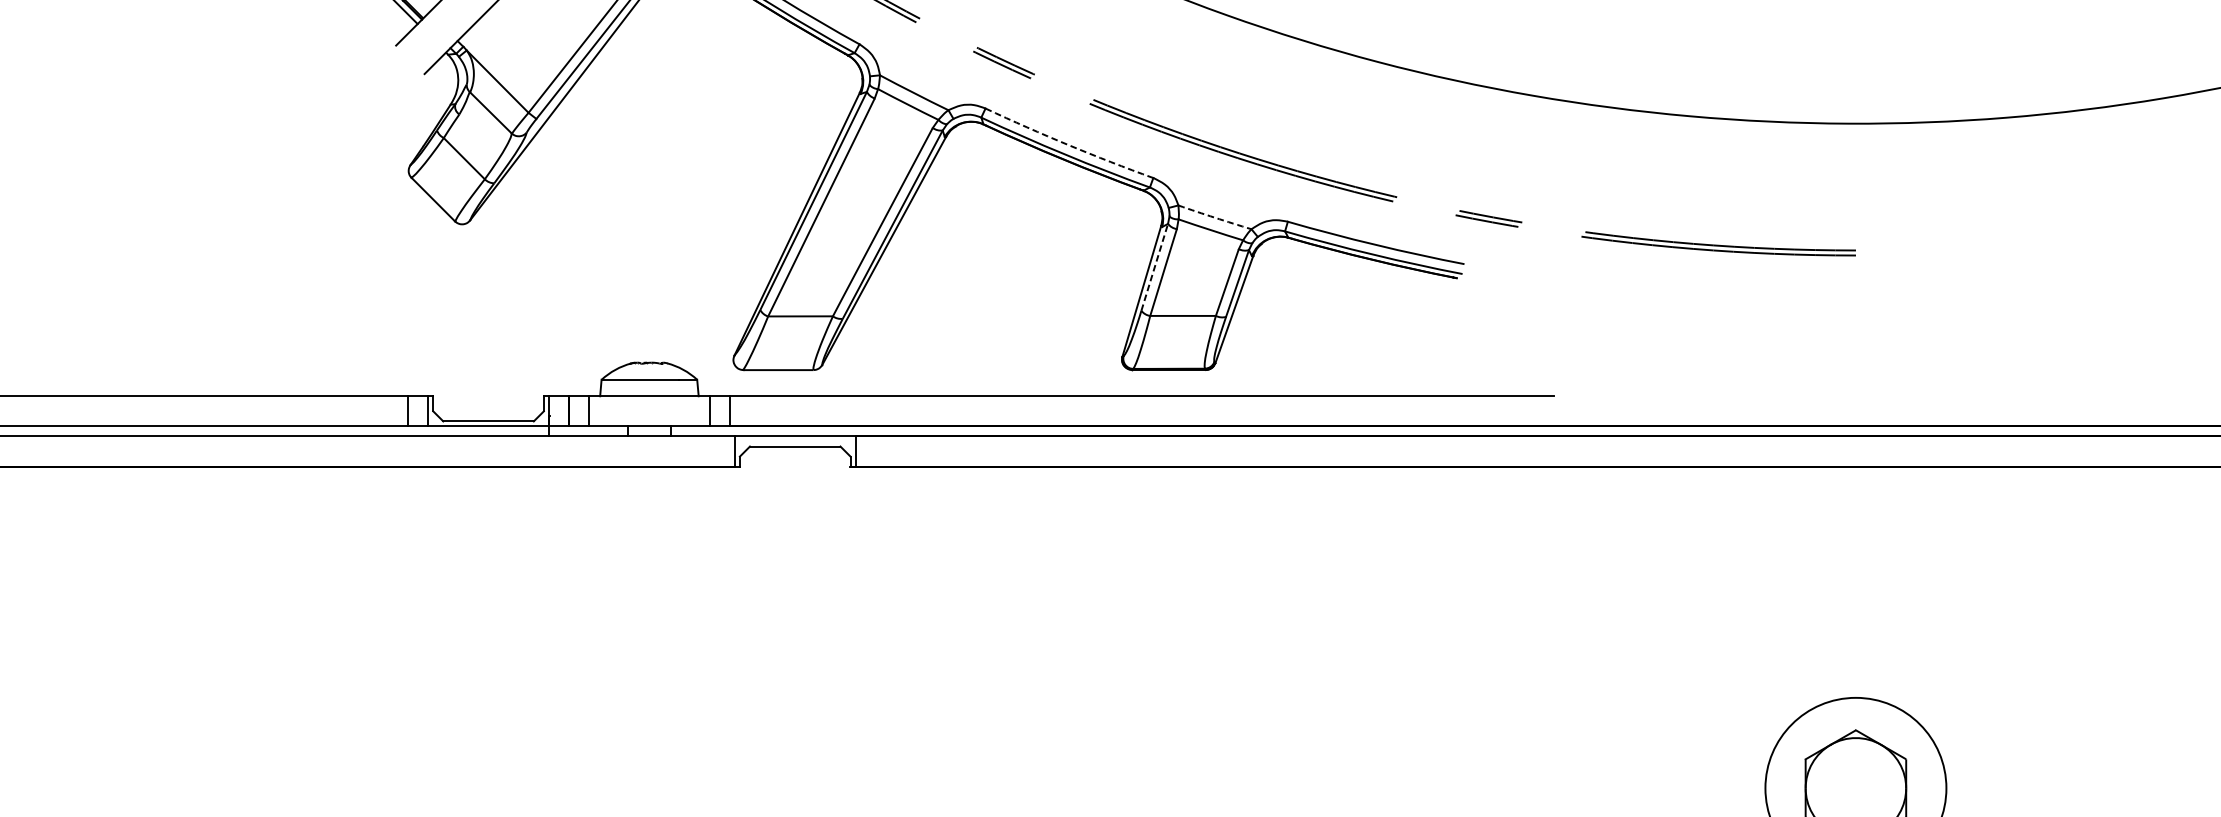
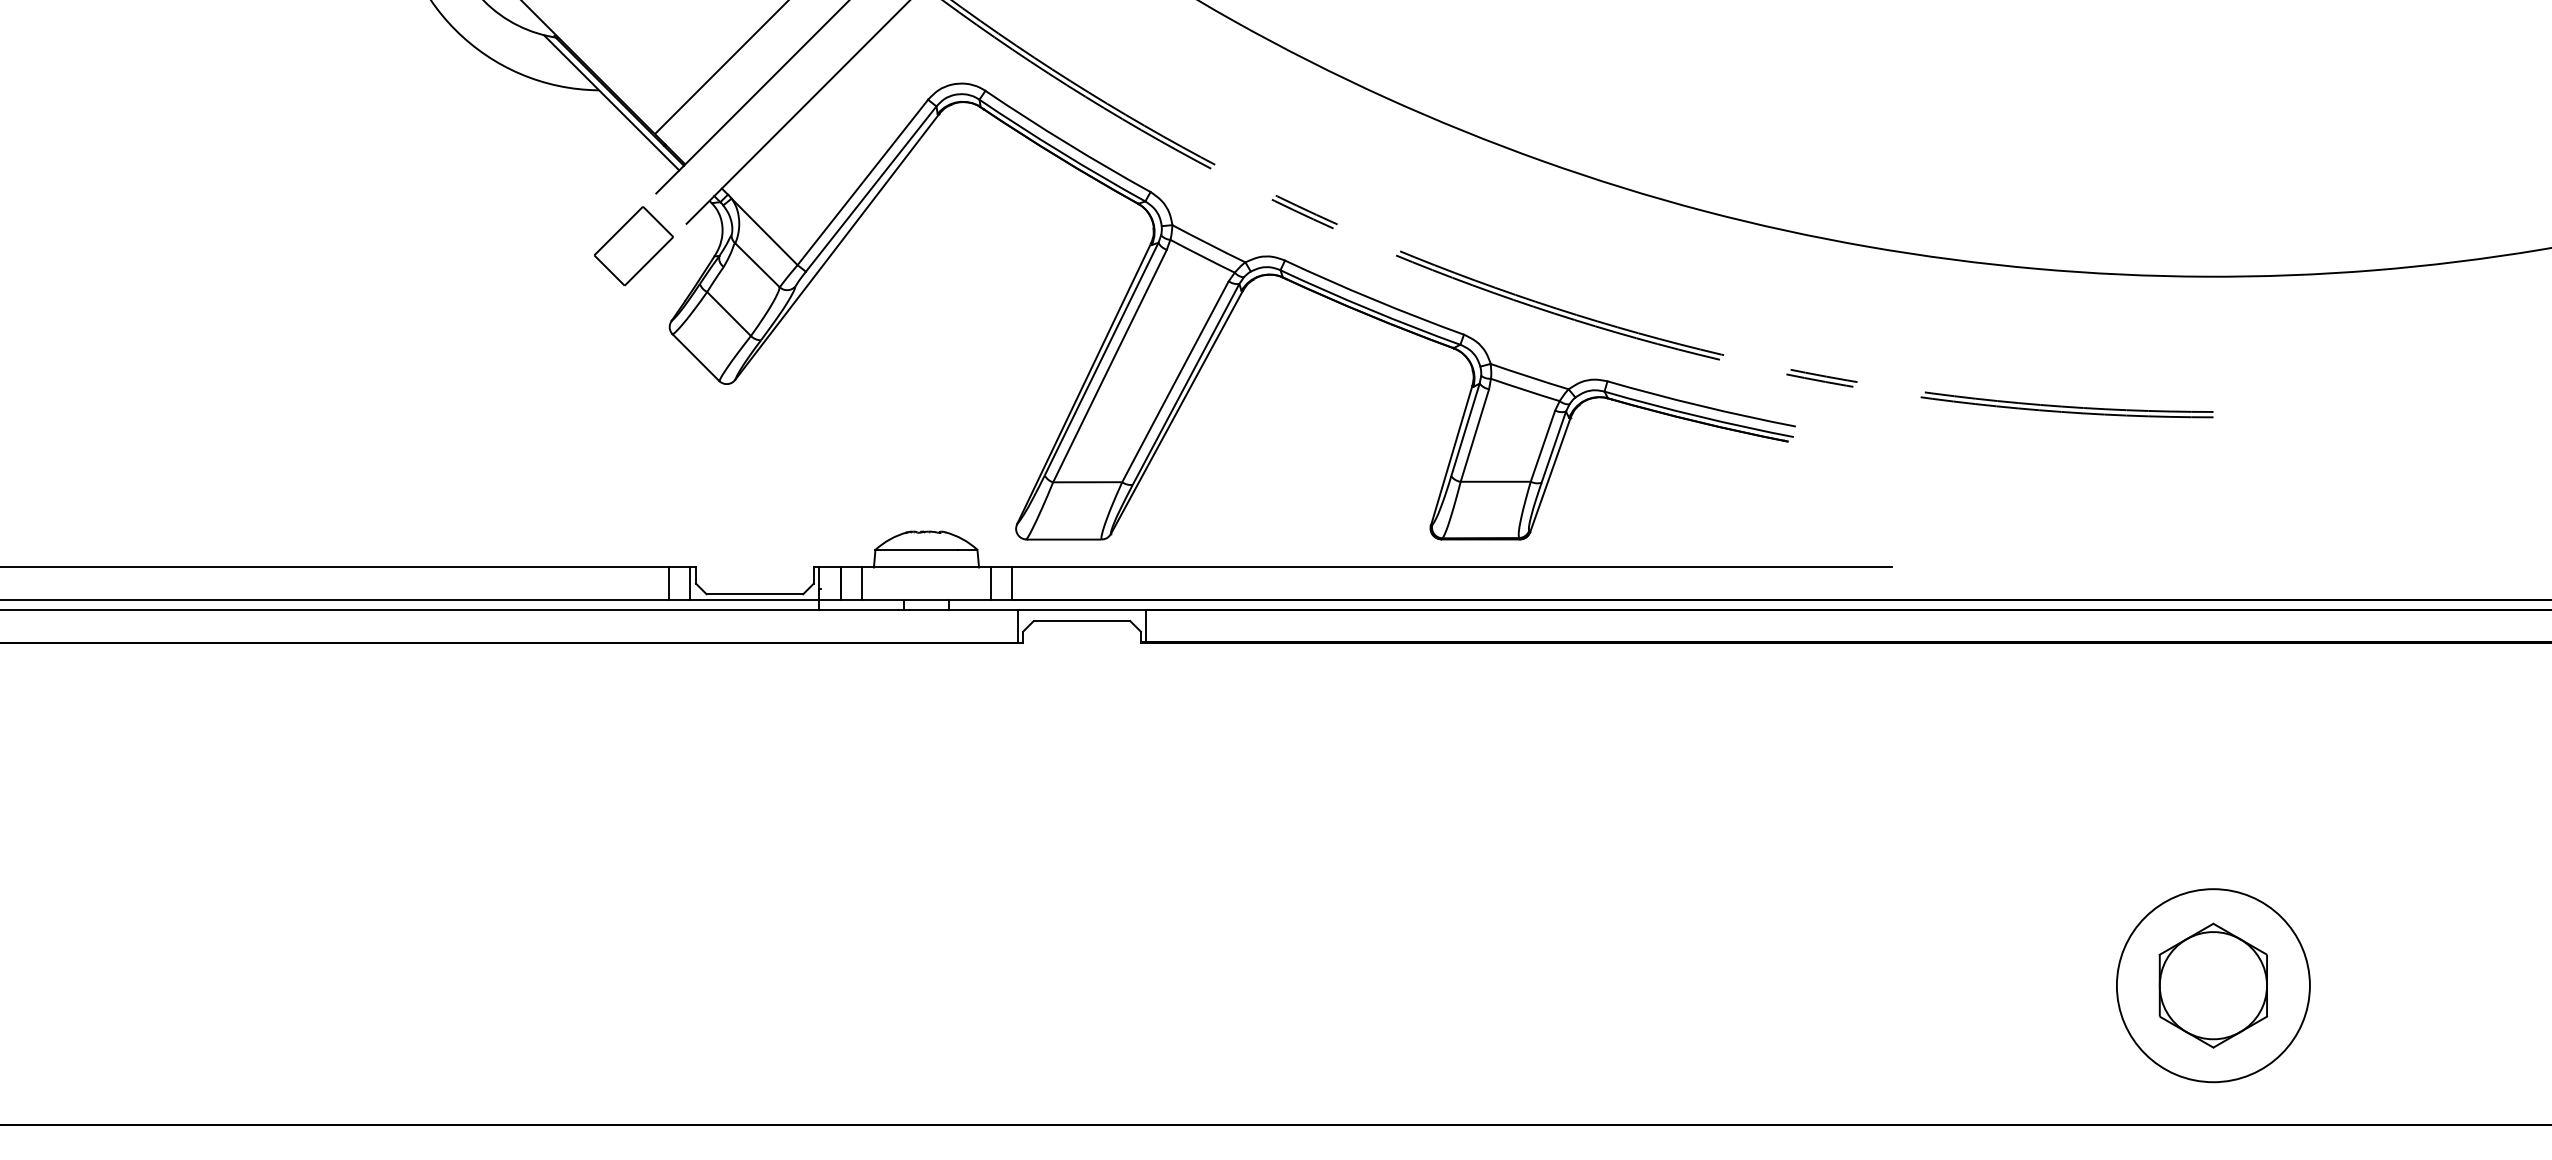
part: (374, 95) -> (633, 246), added
arc: (1068, 145) -> (1373, 299), dashed -> solid
arc: (1214, 218) -> (1529, 377), dashed -> solid
line: (1154, 266) -> (1465, 429), dashed -> solid

